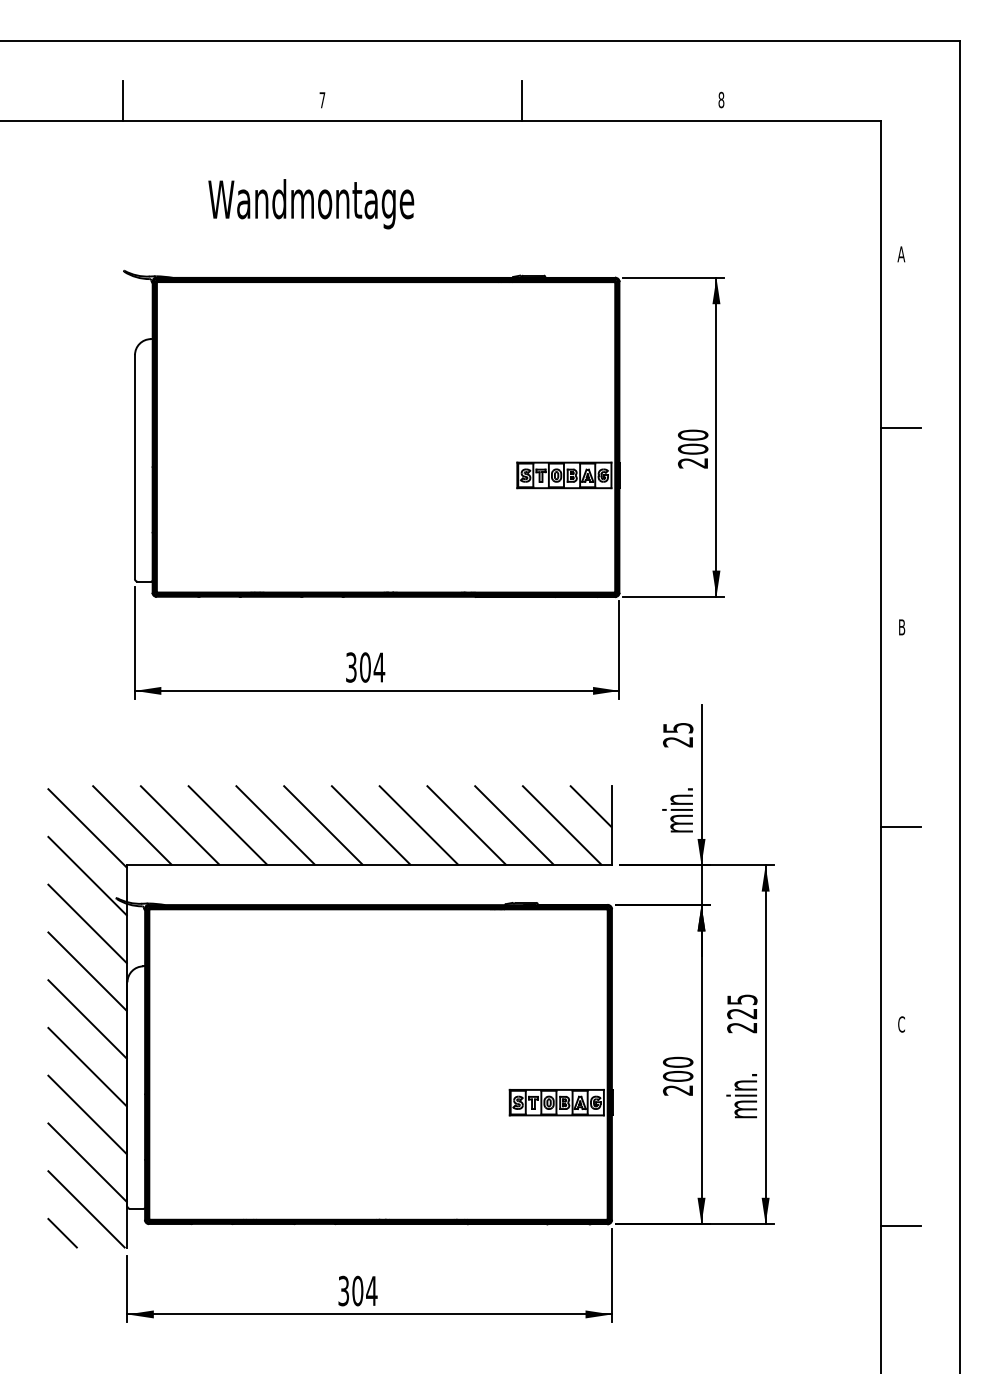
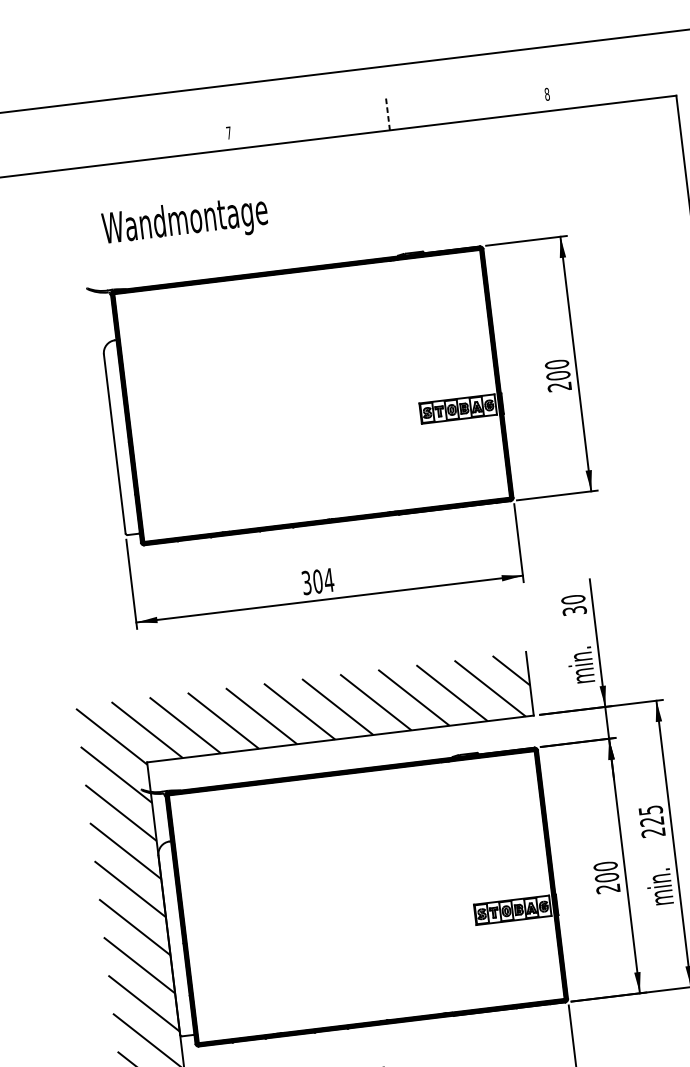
line: (122, 100) -> (69, 152), removed
line: (521, 101) -> (387, 114), solid -> dashed
text: (311, 204) -> (185, 222), moved
text: (678, 734) -> (574, 604), 25 -> 30

